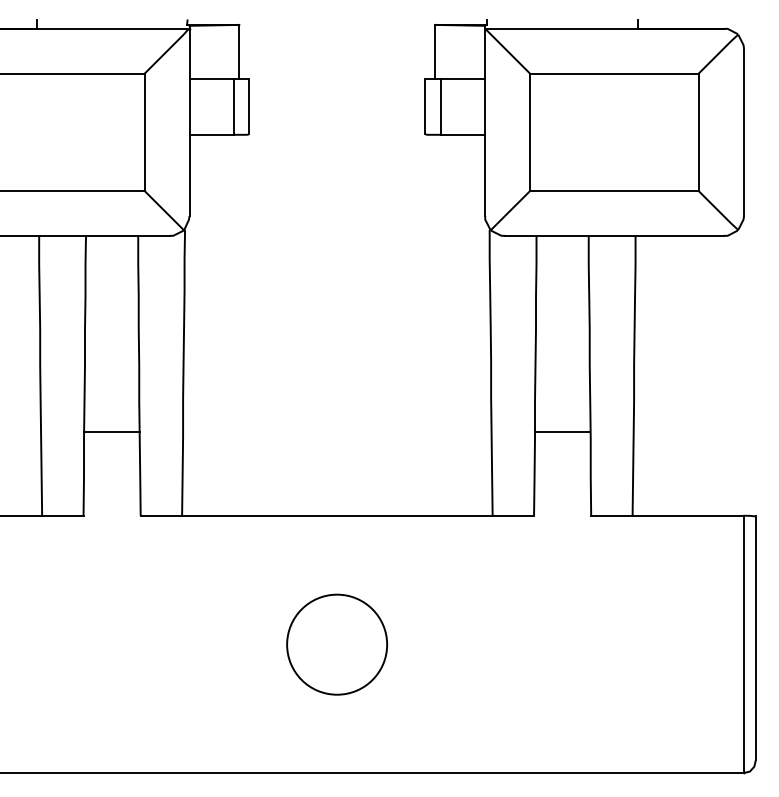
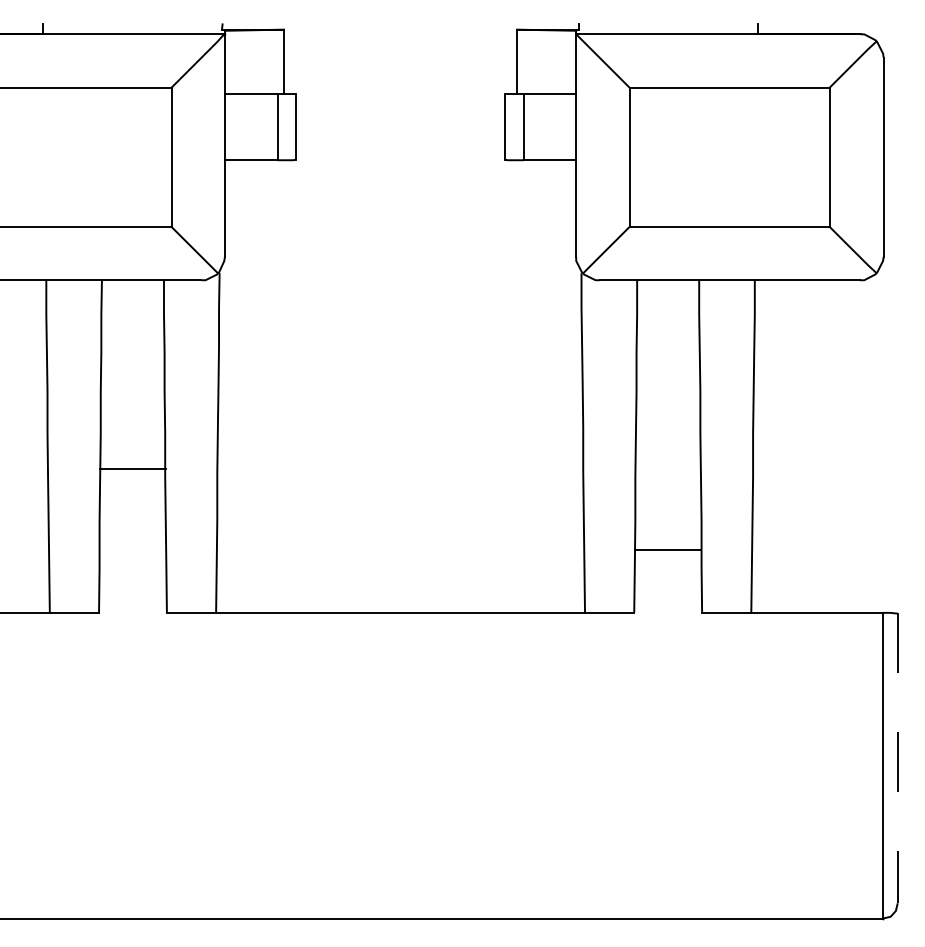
line: (111, 432) -> (132, 469), moved
line: (562, 432) -> (668, 550), moved
line: (755, 638) -> (897, 758), solid -> dashed
circle: (337, 644) -> (400, 765), removed

